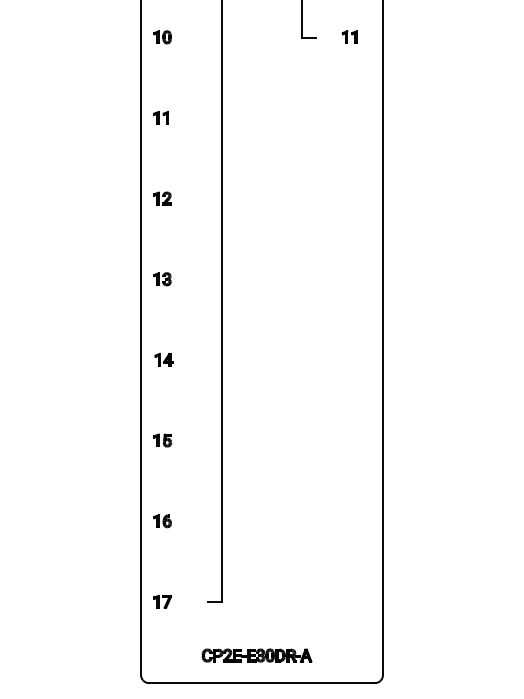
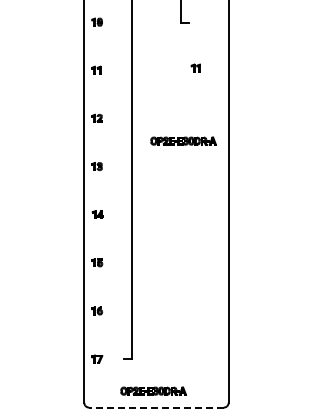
part: (349, 36) -> (195, 67), moved
part: (307, 235) -> (183, 140), added
line: (262, 682) -> (156, 407), solid -> dashed

